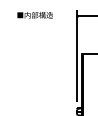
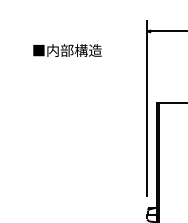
text: (34, 15) -> (66, 50), moved

